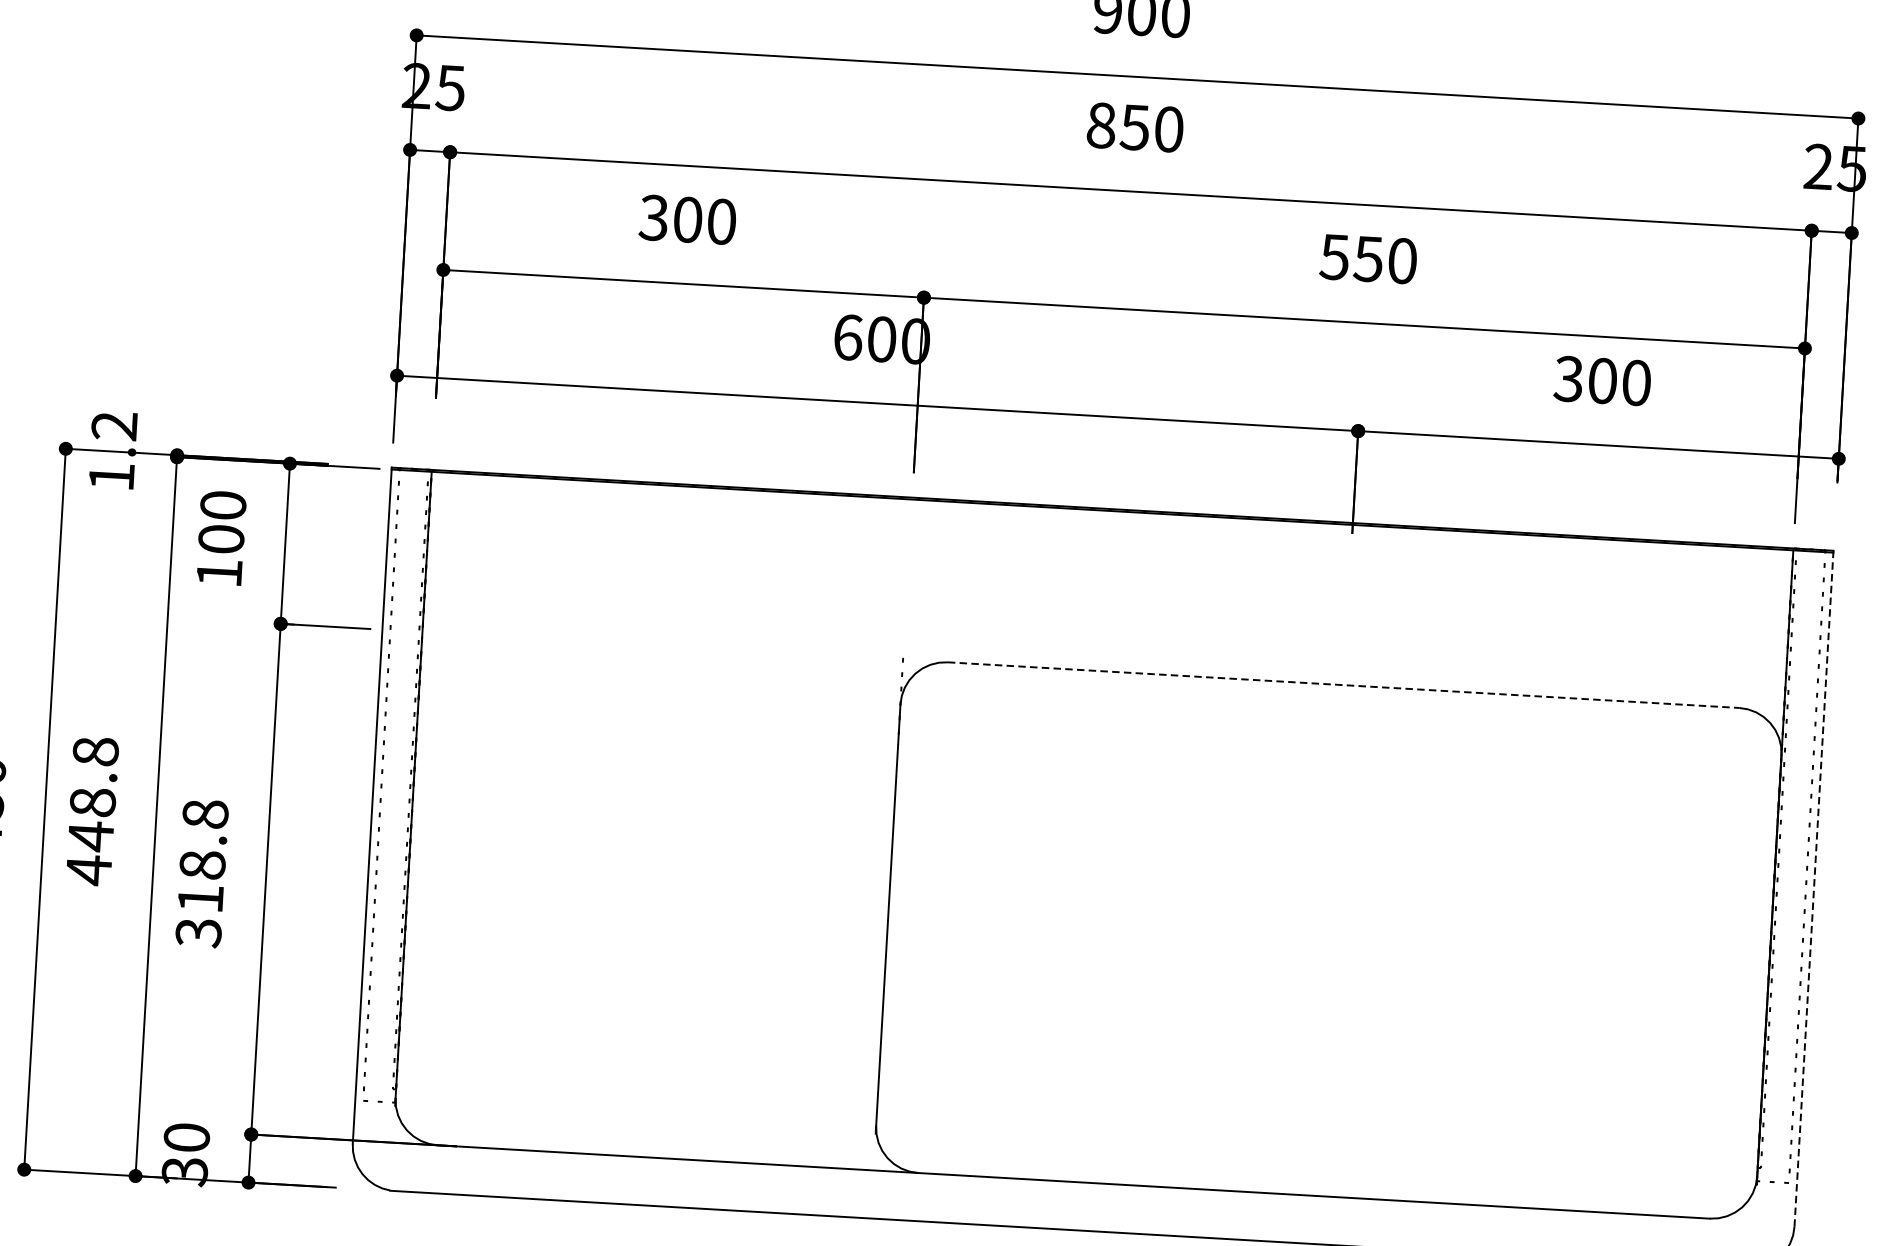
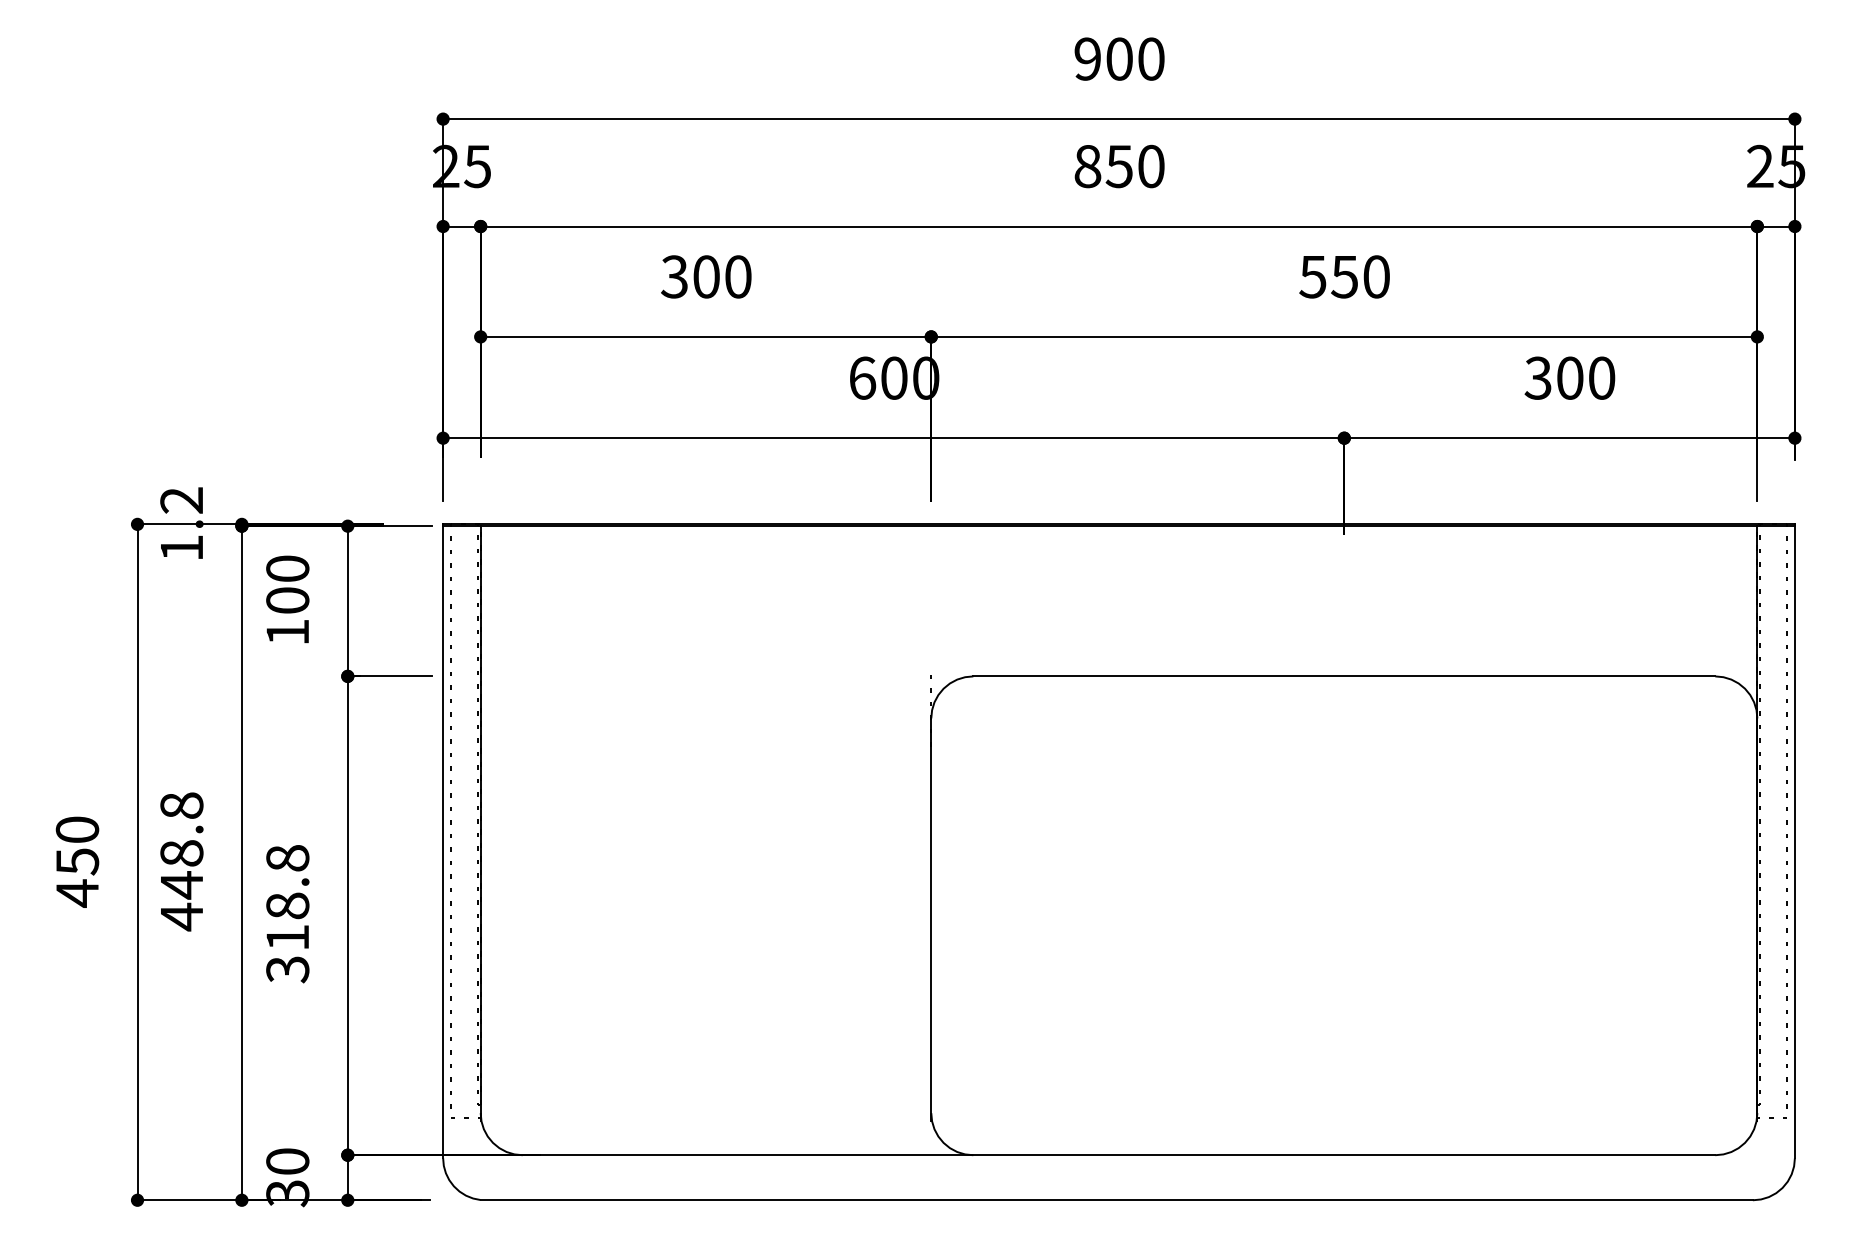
line: (1343, 685) -> (1344, 676), dashed -> solid
line: (1813, 888) -> (1794, 841), dashed -> solid

